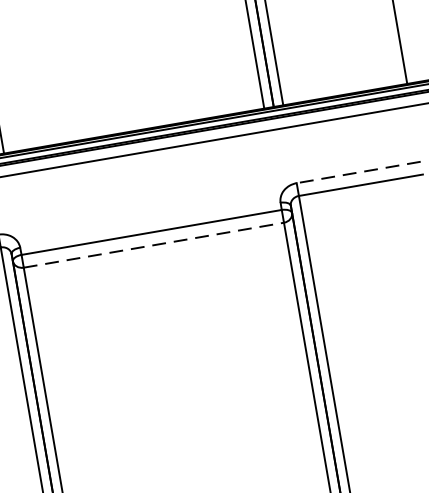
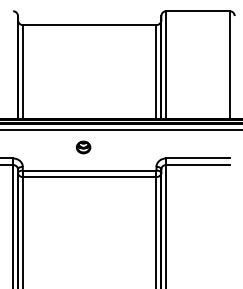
line: (359, 172) -> (198, 158), dashed -> solid
part: (131, 189) -> (83, 147), added
line: (153, 246) -> (89, 177), dashed -> solid

